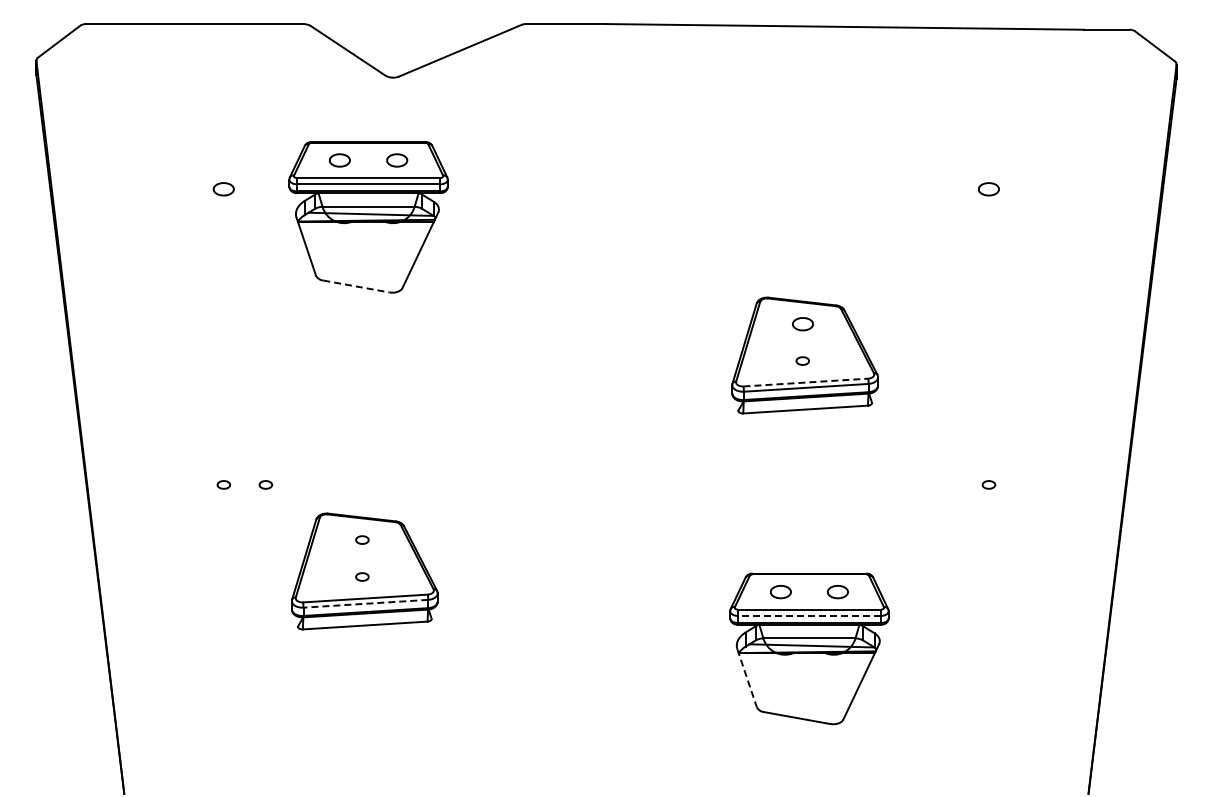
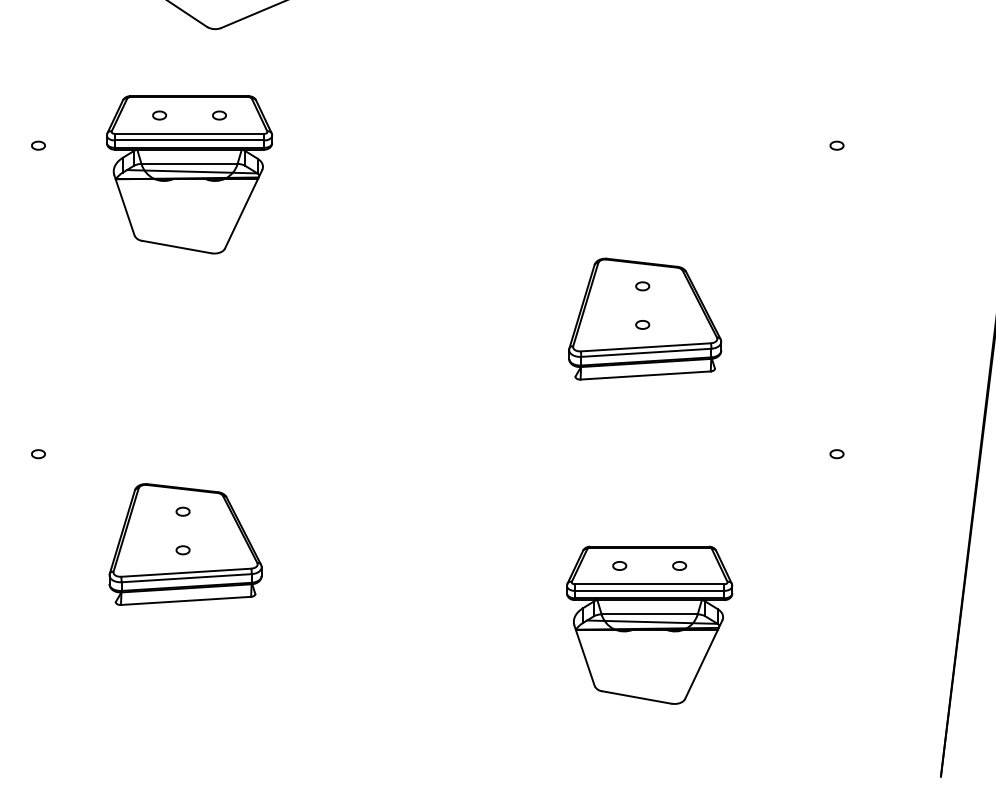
part: (339, 160) -> (159, 115), size x0.62
part: (397, 160) -> (219, 115), size x0.62
part: (223, 189) -> (38, 145), size x0.62
part: (988, 189) -> (836, 145), size x0.62
line: (356, 286) -> (176, 247), dashed -> solid
part: (802, 323) -> (642, 285), size x0.62
line: (806, 382) -> (646, 347), dashed -> solid
part: (265, 484) -> (81, 453), removed
part: (780, 591) -> (619, 565), size x0.62
part: (838, 591) -> (679, 565), size x0.62
line: (365, 603) -> (186, 577), dashed -> solid
line: (809, 615) -> (649, 590), dashed -> solid
line: (747, 678) -> (585, 656), dashed -> solid

